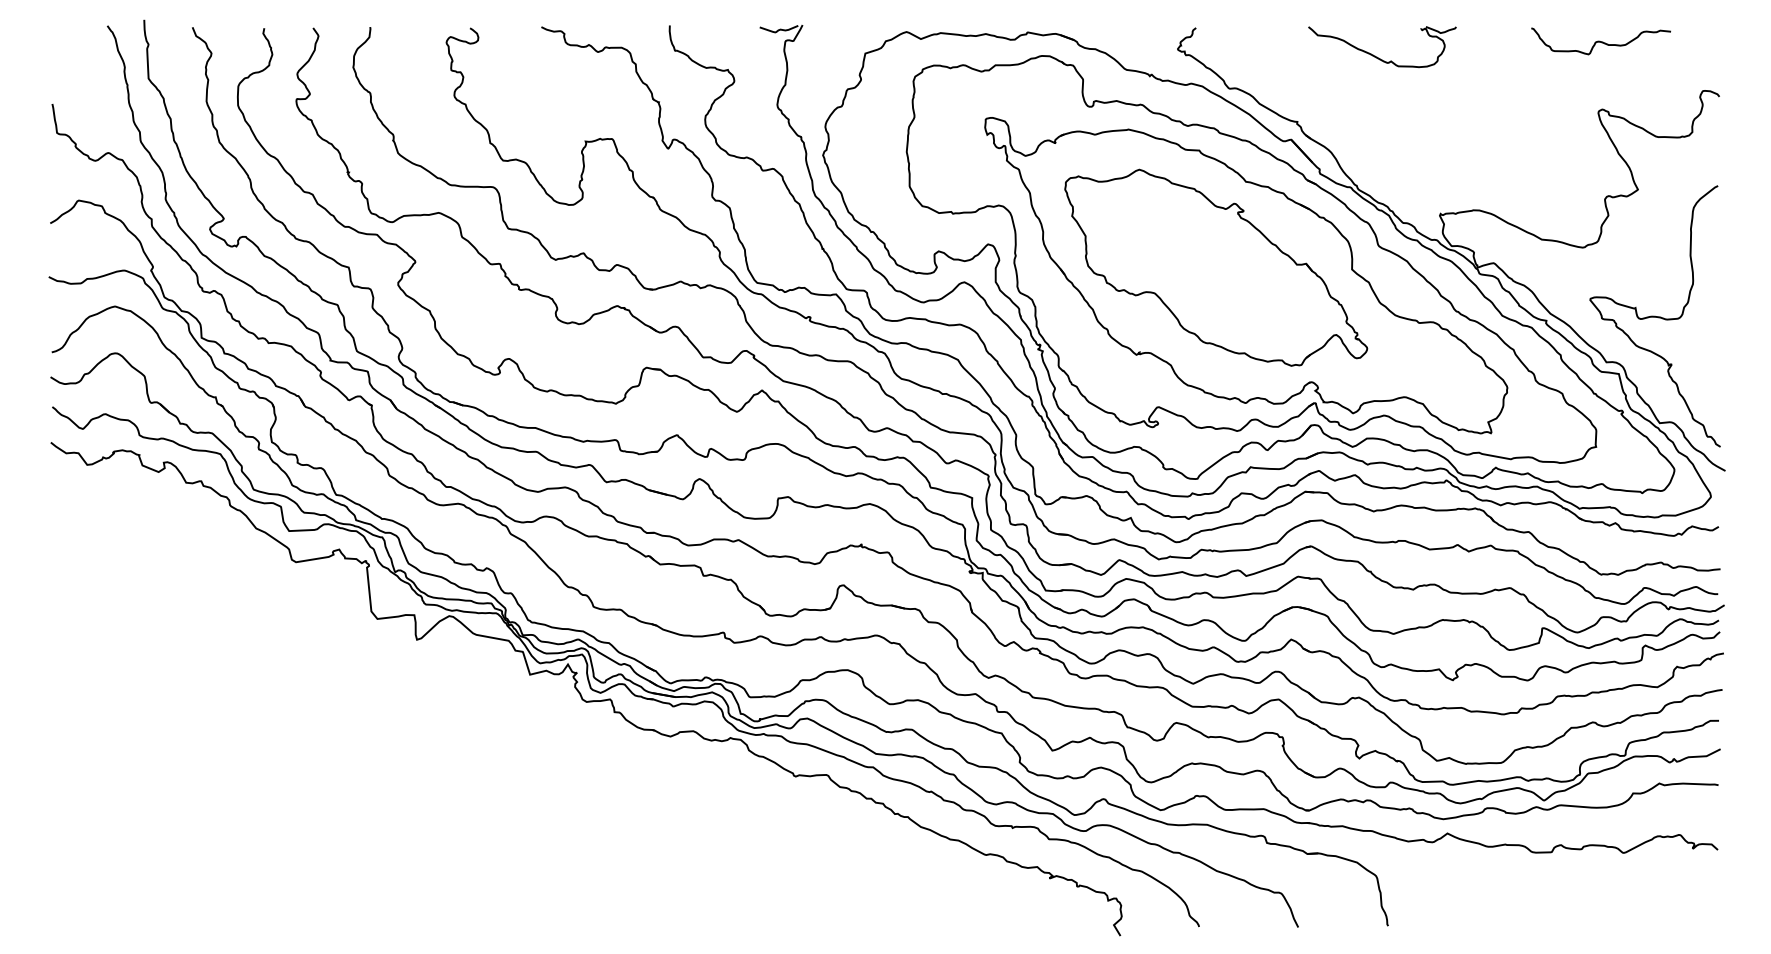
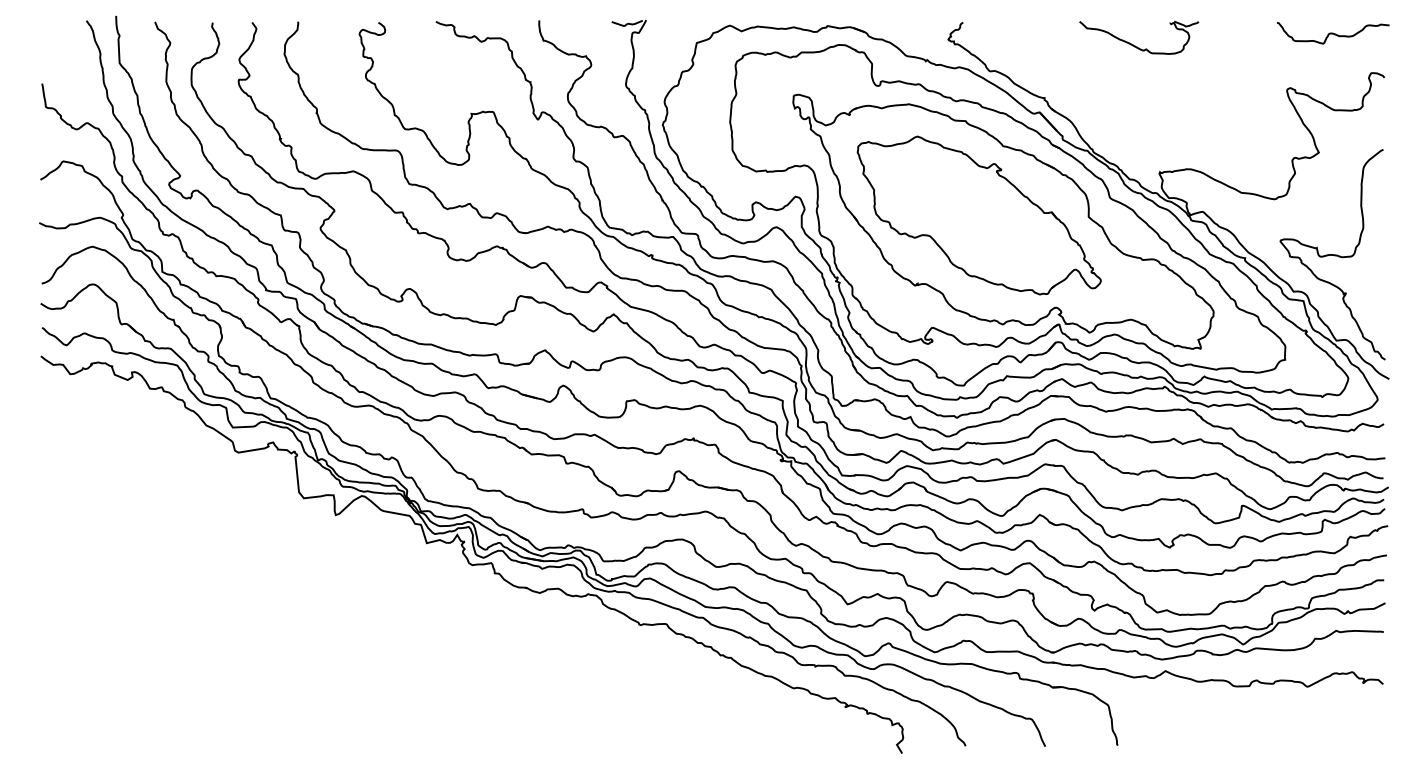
curve: (1600, 41) -> (1332, 33), moved
part: (1377, 56) -> (1135, 45), moved

